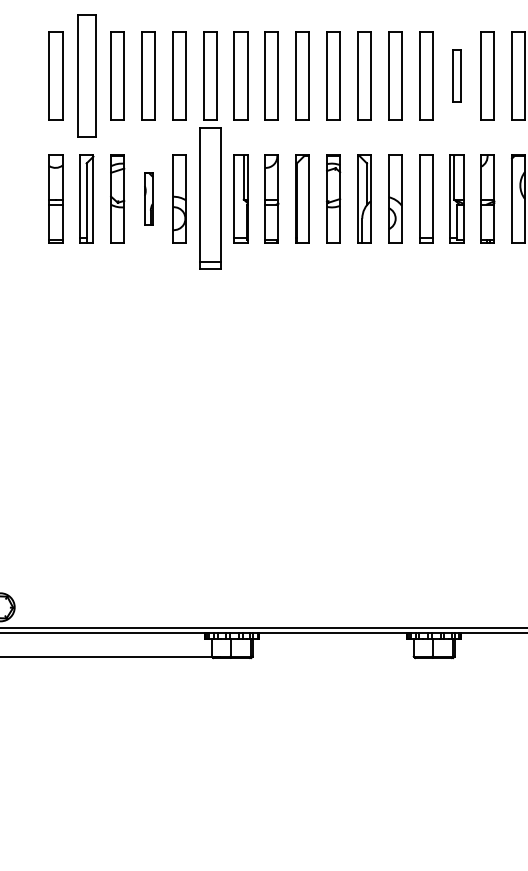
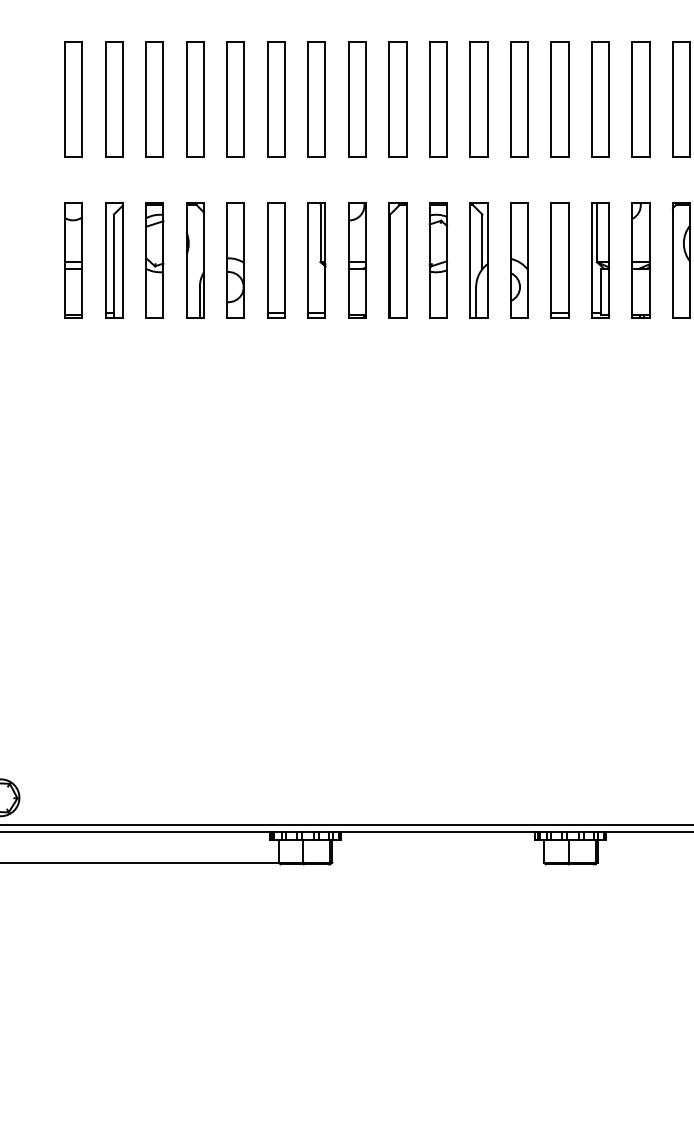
part: (86, 75) -> (113, 98), size x0.71
part: (456, 75) -> (599, 98), size x1.67
part: (148, 198) -> (195, 260), size x1.67
part: (210, 198) -> (276, 260), size x0.62

